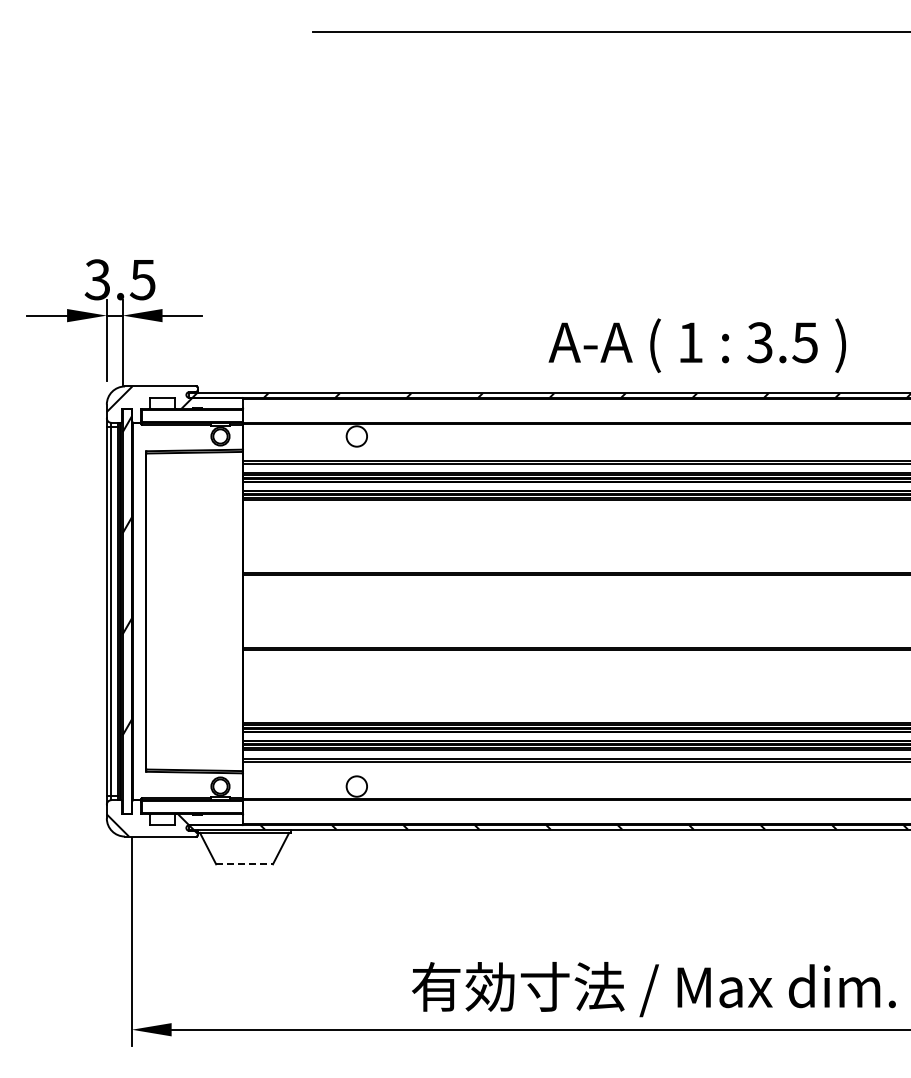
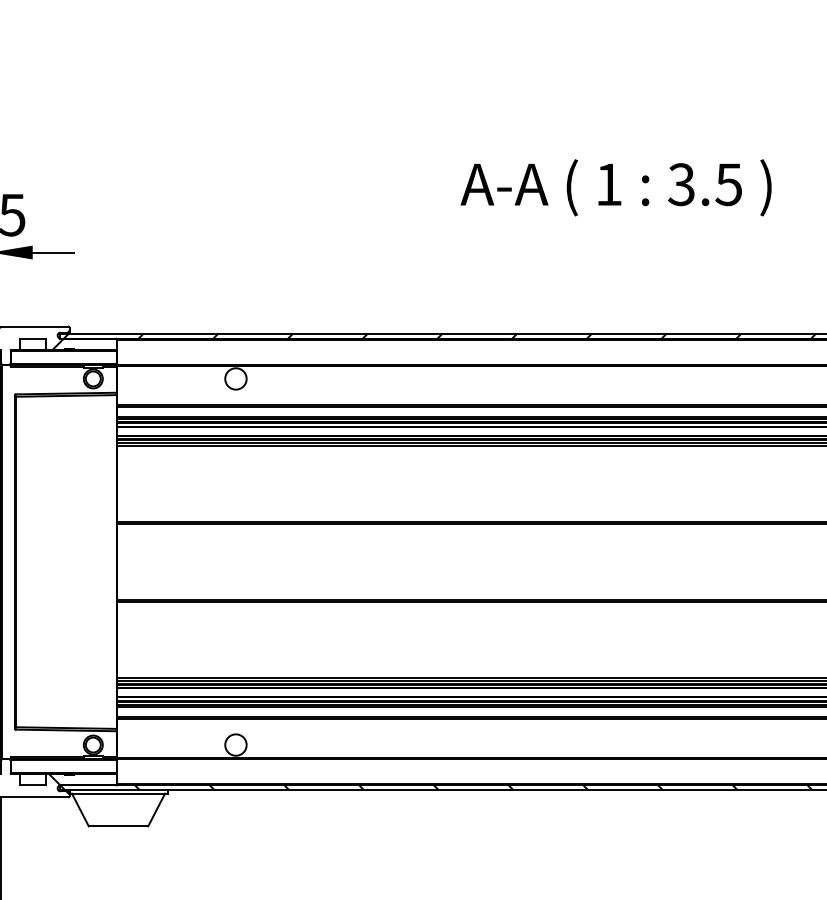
text: (696, 345) -> (615, 187), moved
line: (245, 864) -> (119, 826), dashed -> solid

